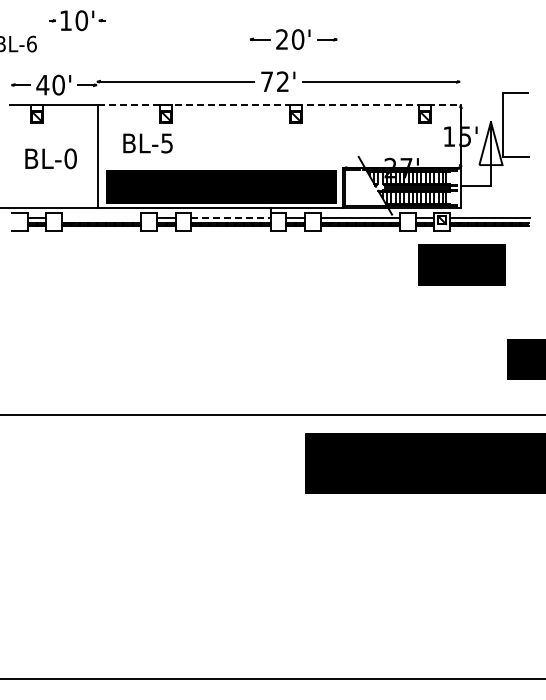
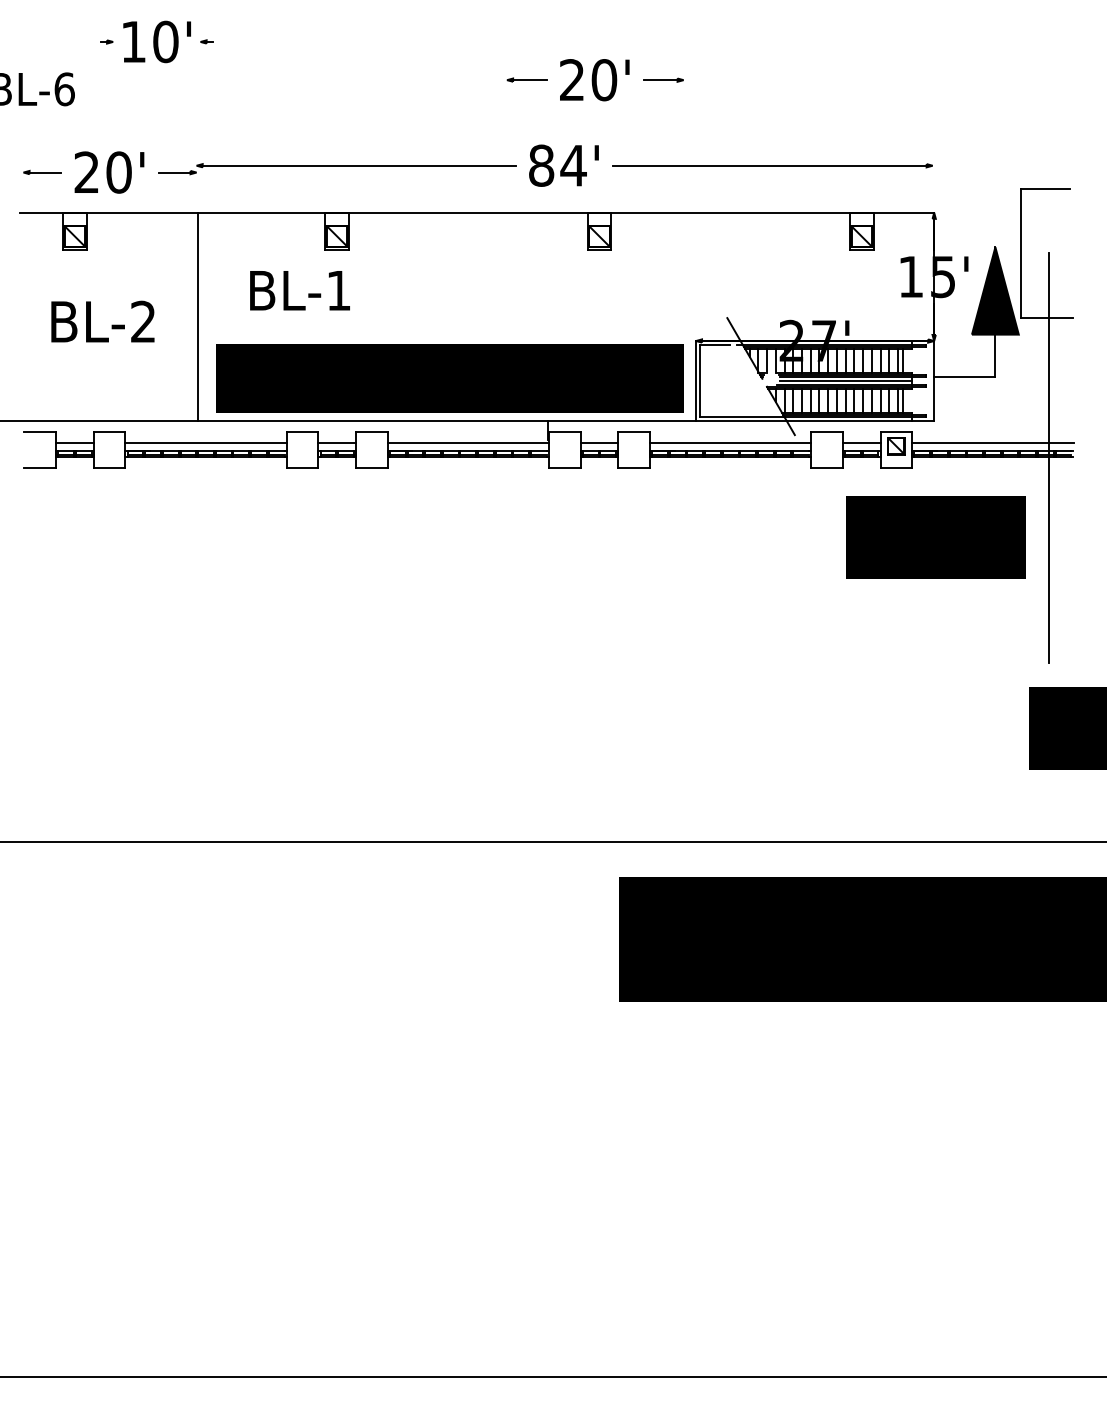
text: (275, 81) -> (558, 165), 72' -> 84'
text: (42, 84) -> (86, 171), 40' -> 20'
line: (279, 105) -> (566, 213), dashed -> solid
text: (166, 143) -> (337, 290), BL-5 -> BL-1
fill: (490, 143) -> (994, 290), added
text: (70, 158) -> (142, 321), BL-0 -> BL-2
line: (101, 218) -> (205, 442), added
line: (231, 218) -> (469, 442), dashed -> solid
line: (517, 225) -> (1049, 457), added

